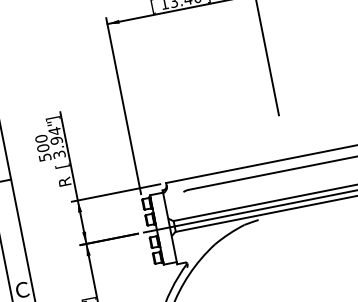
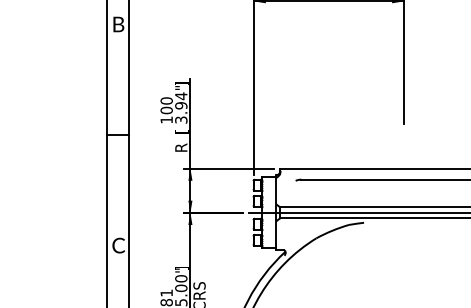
text: (44, 157) -> (166, 119), 500 -> 100

